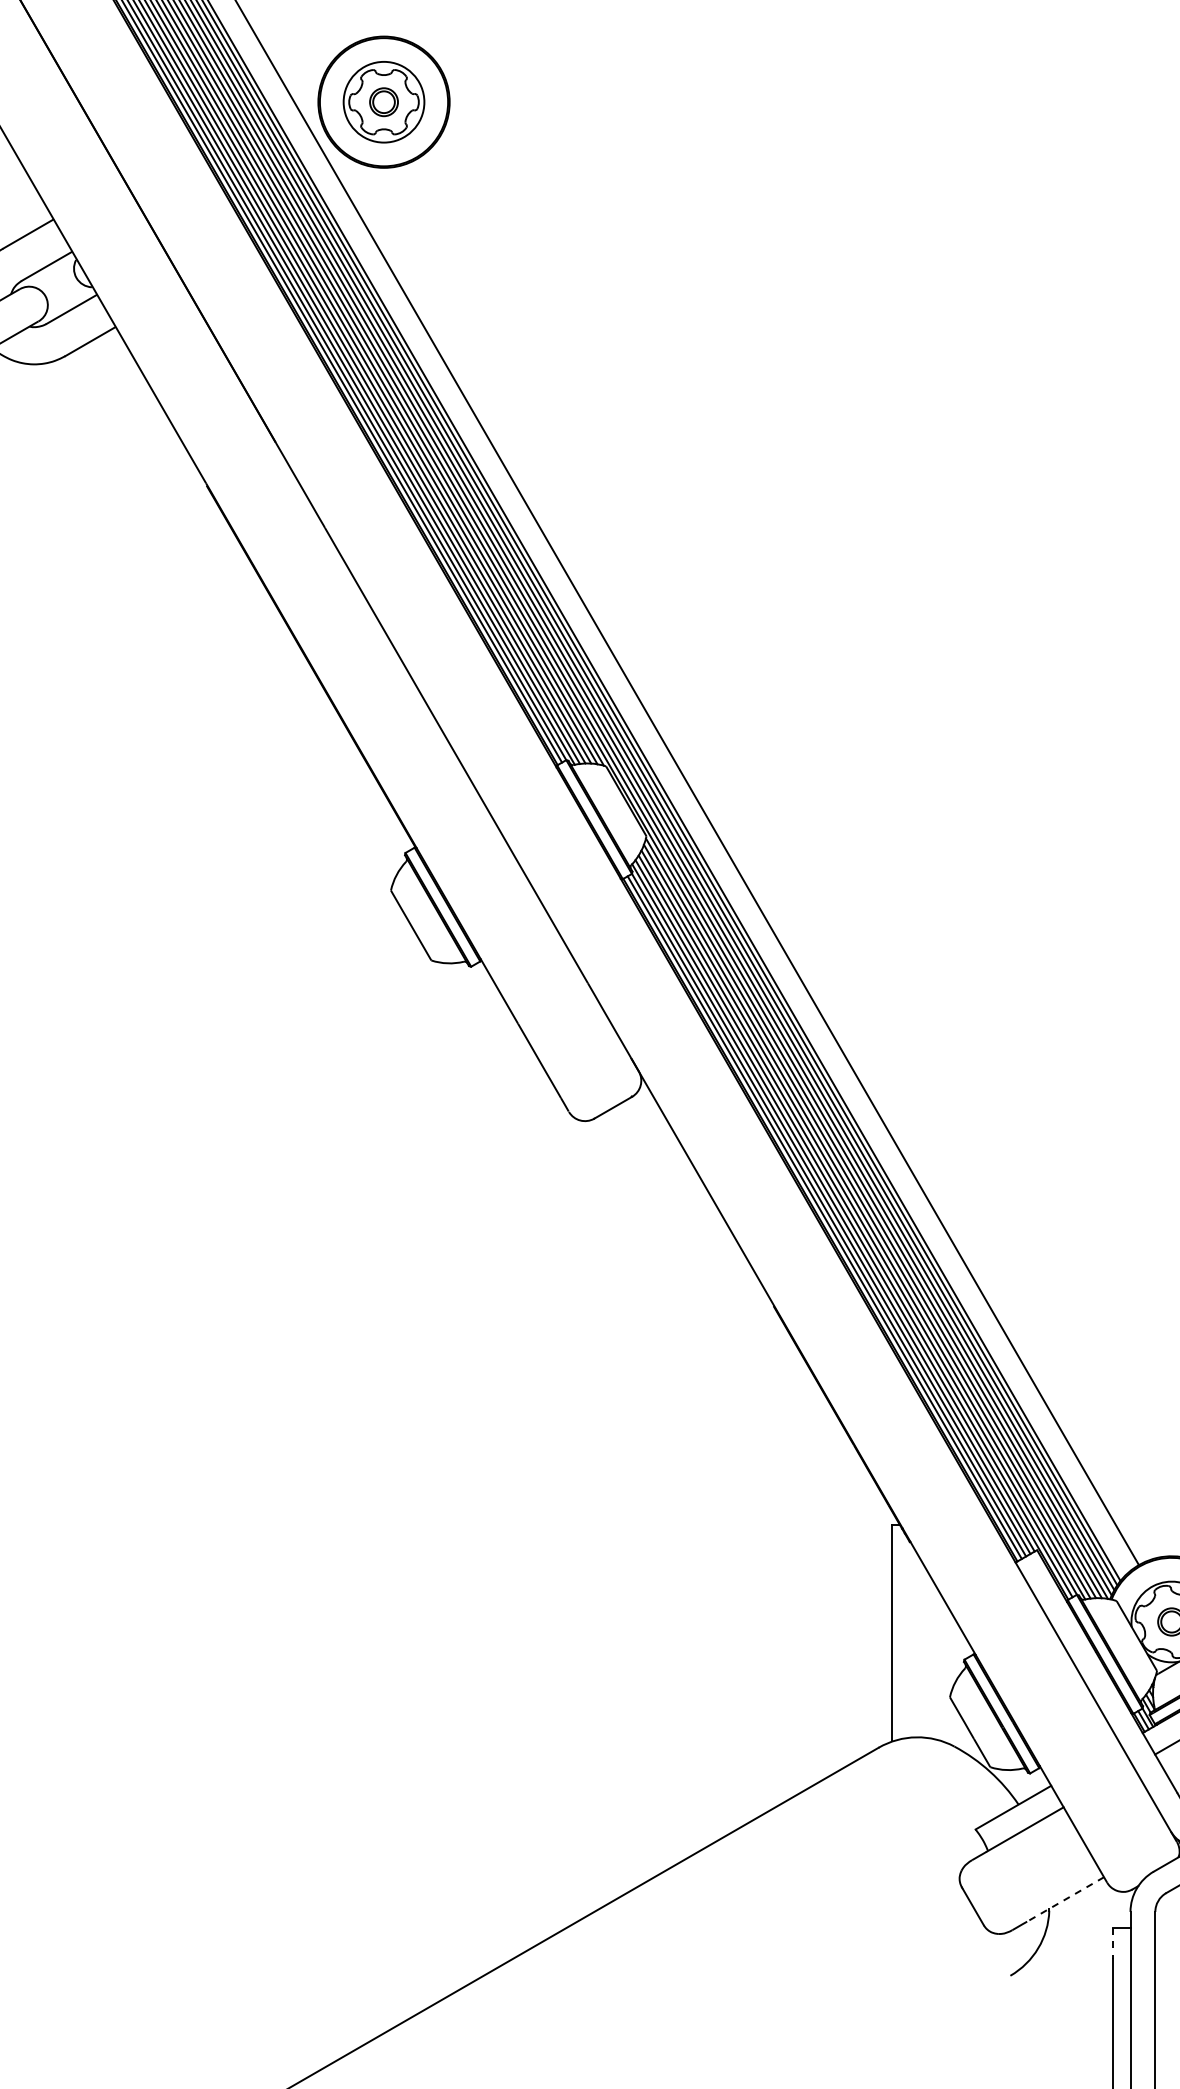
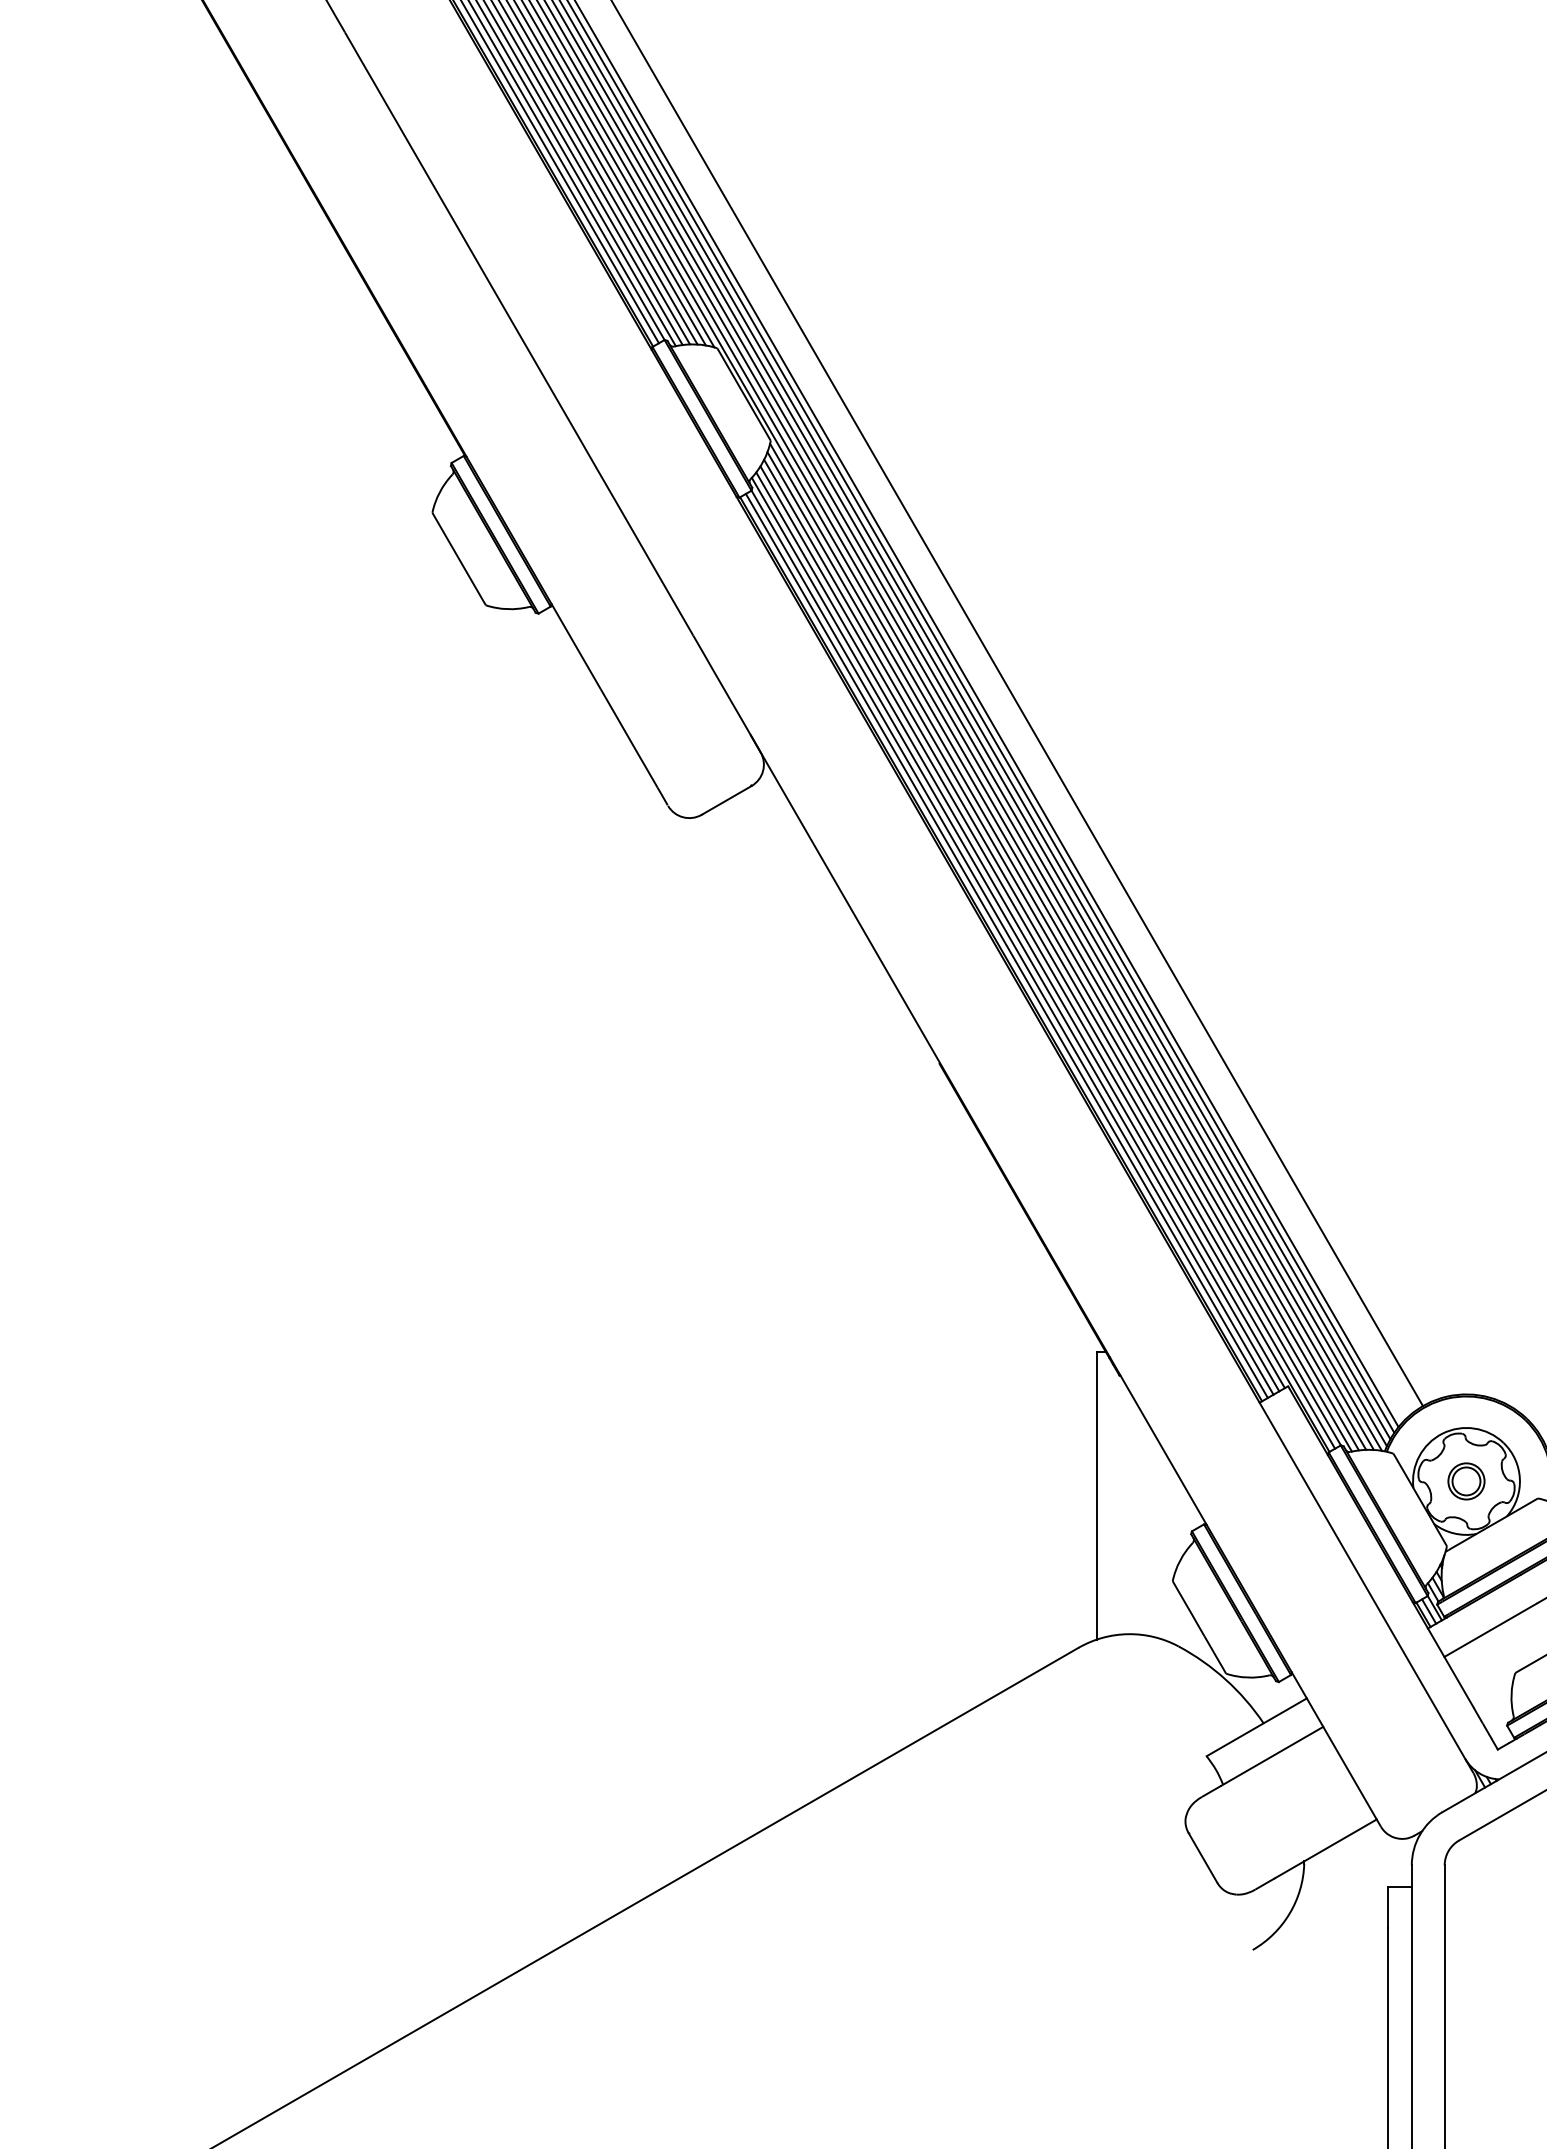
line: (1065, 1899) -> (1325, 1848), dashed -> solid
line: (1112, 1943) -> (1387, 1907), dashed -> solid

